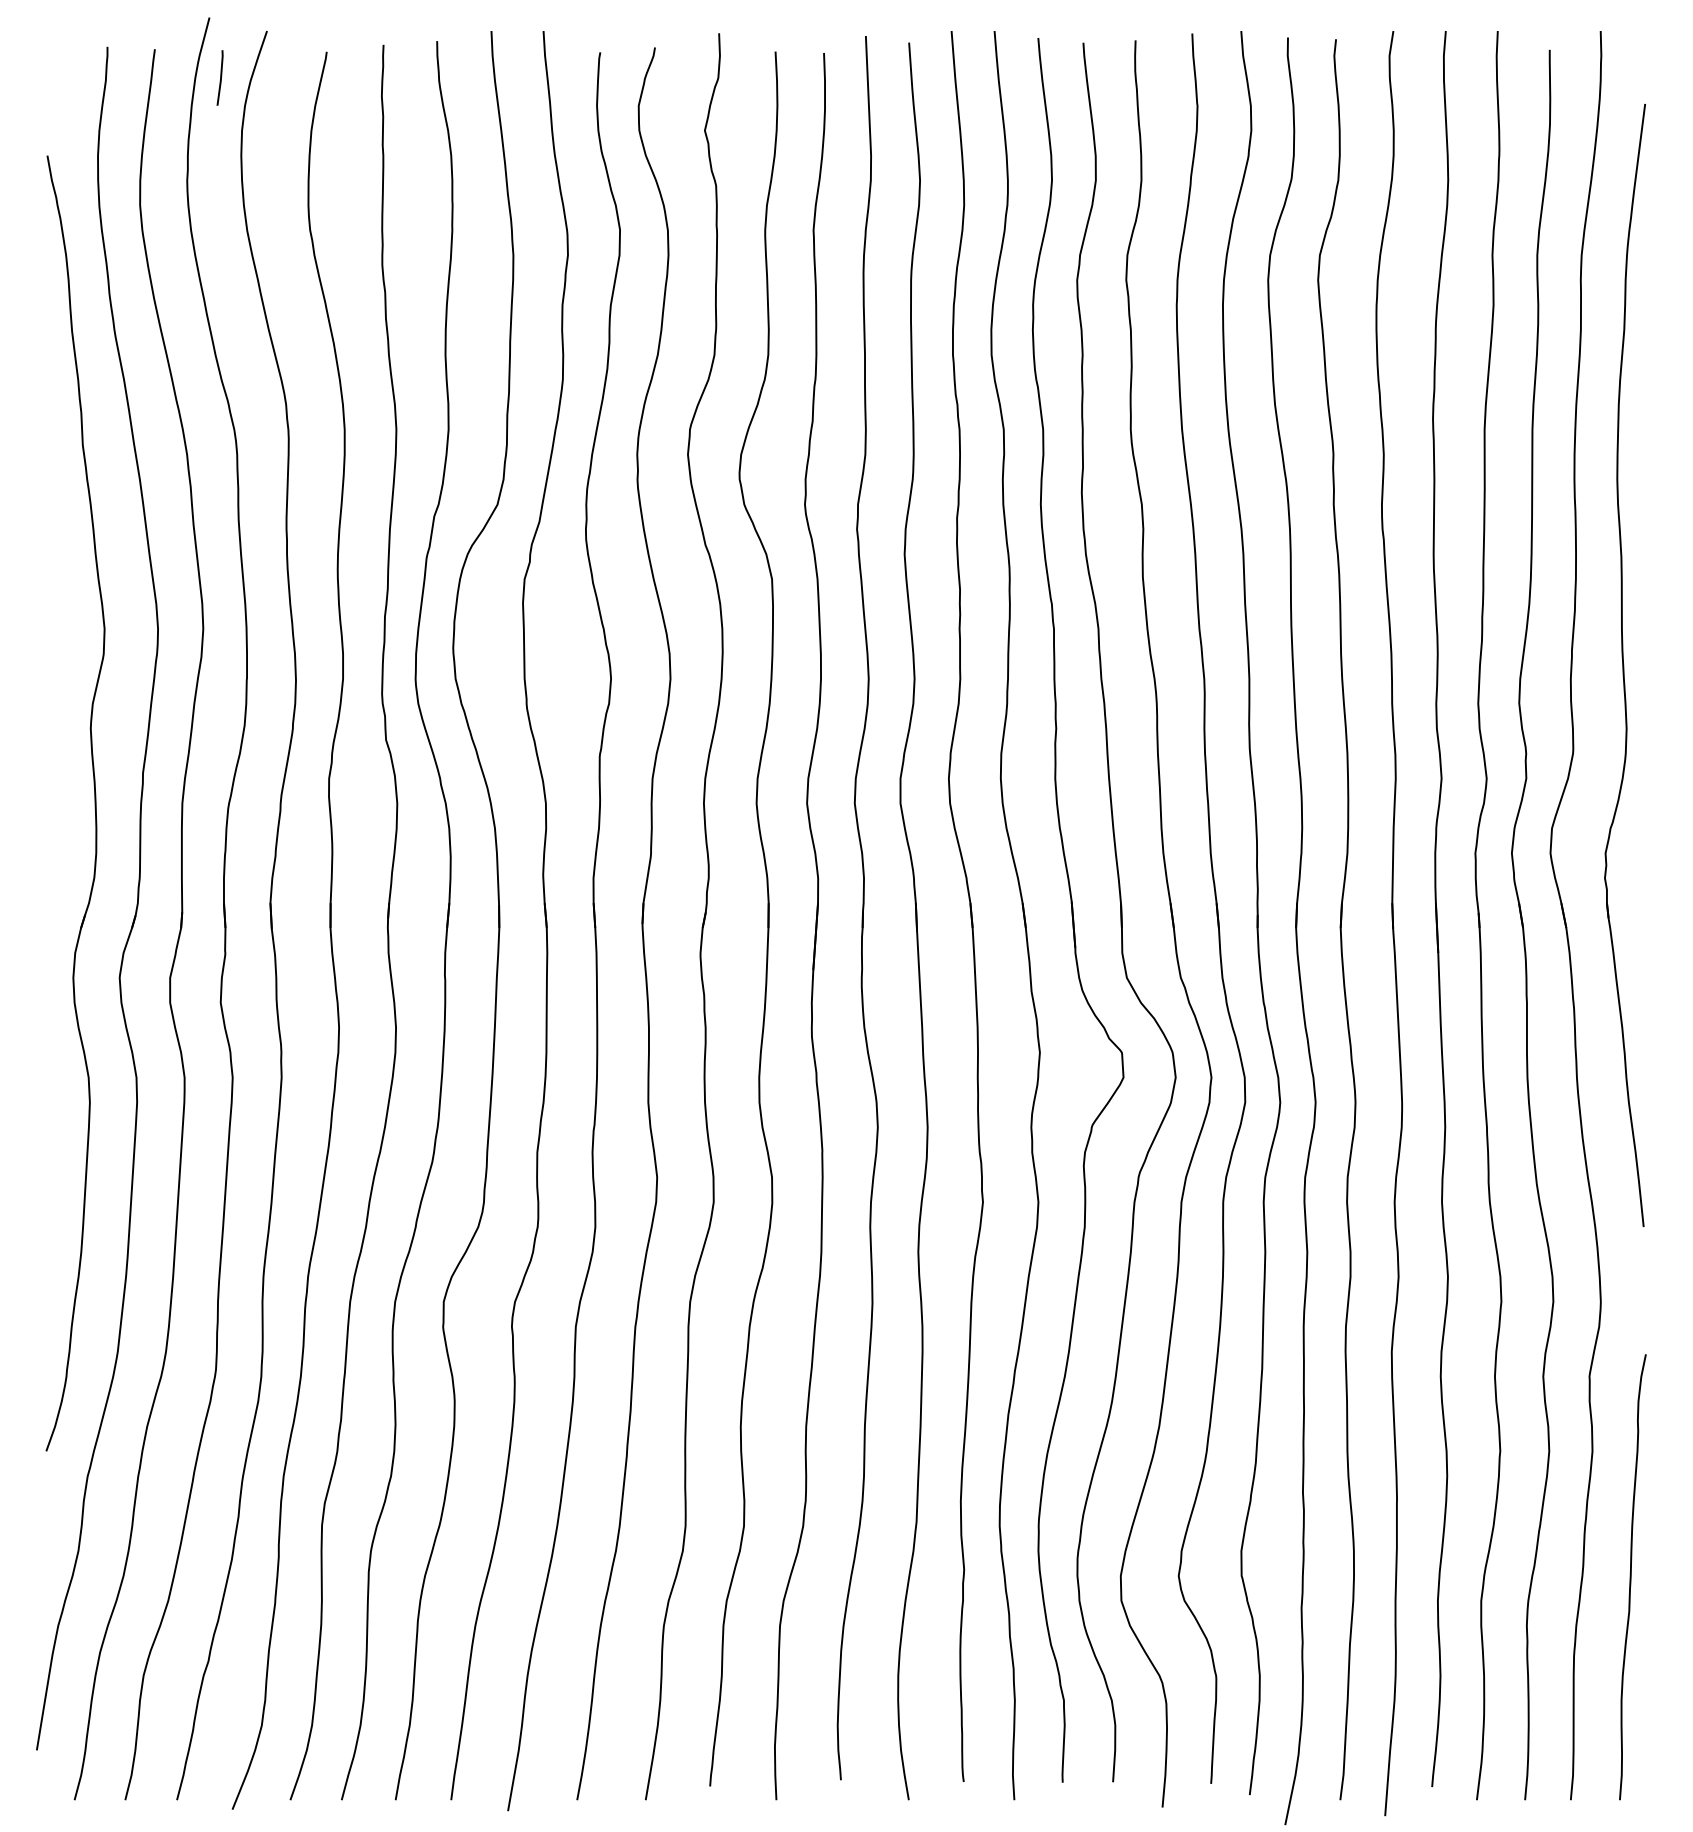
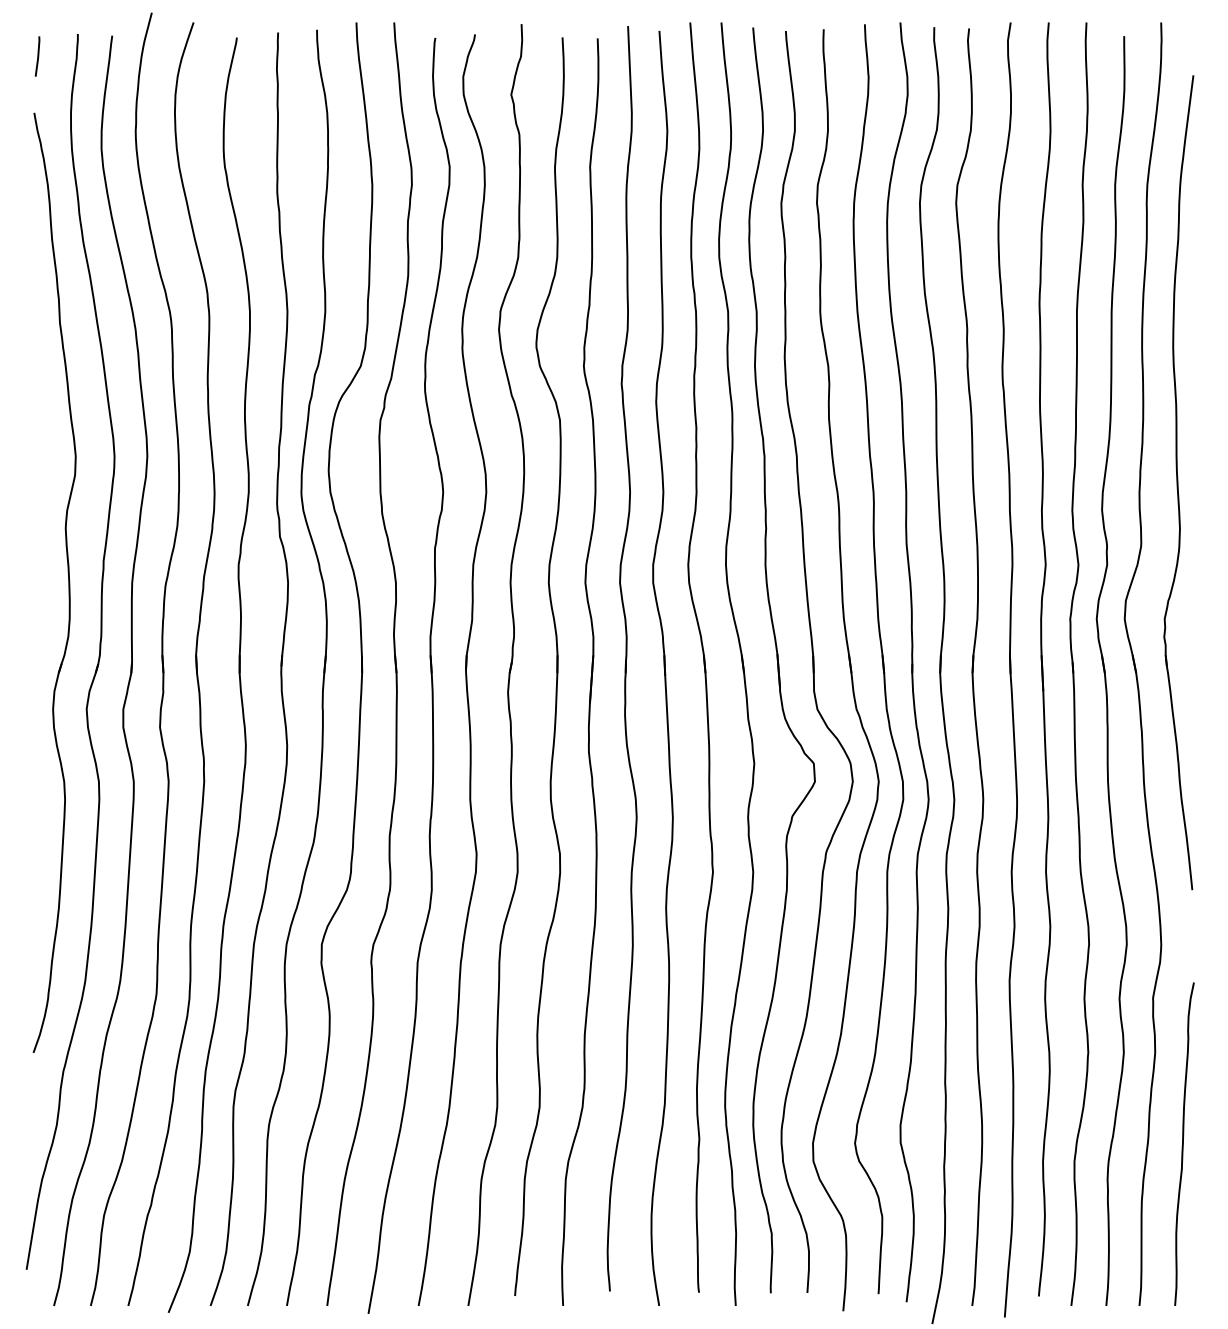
line: (220, 77) -> (37, 56), moved

